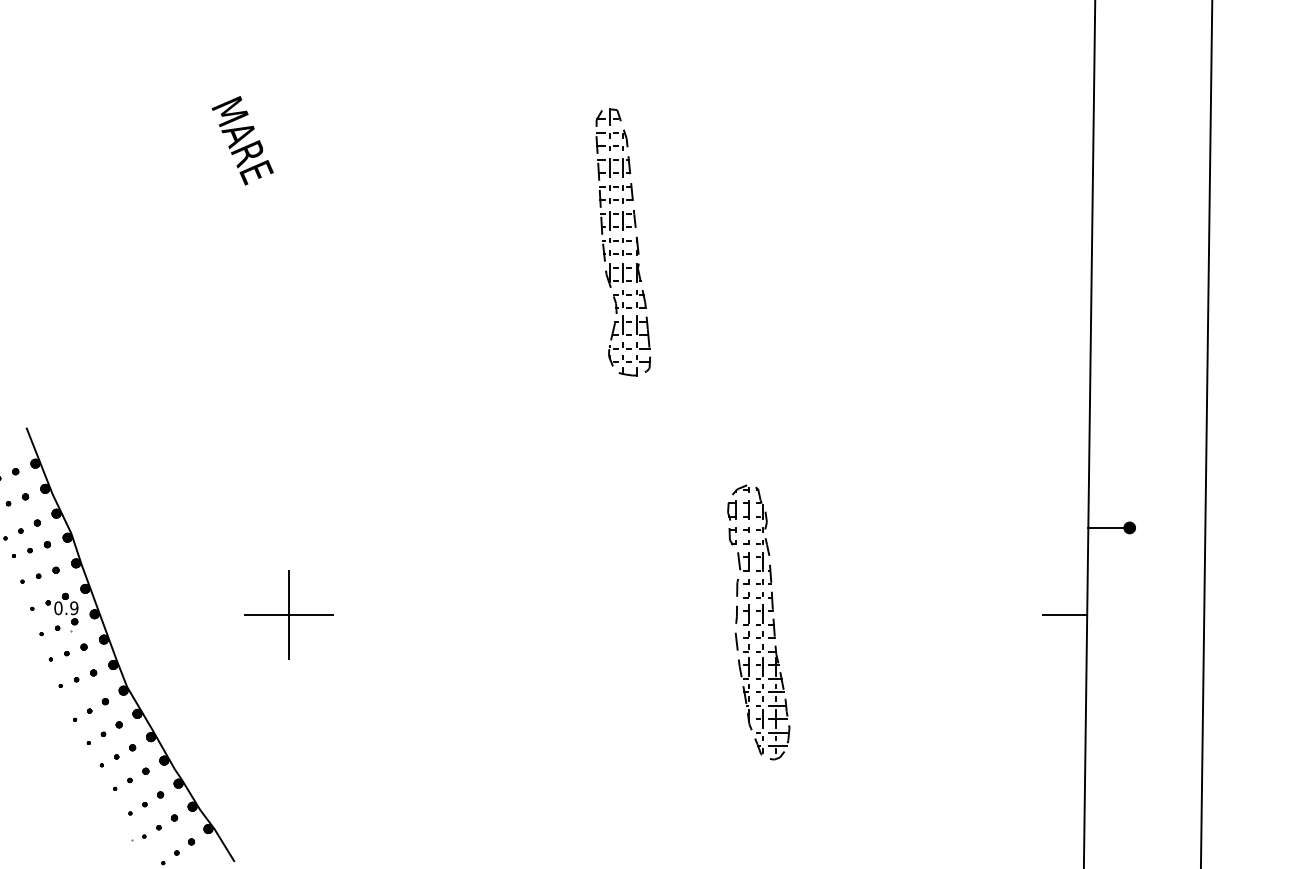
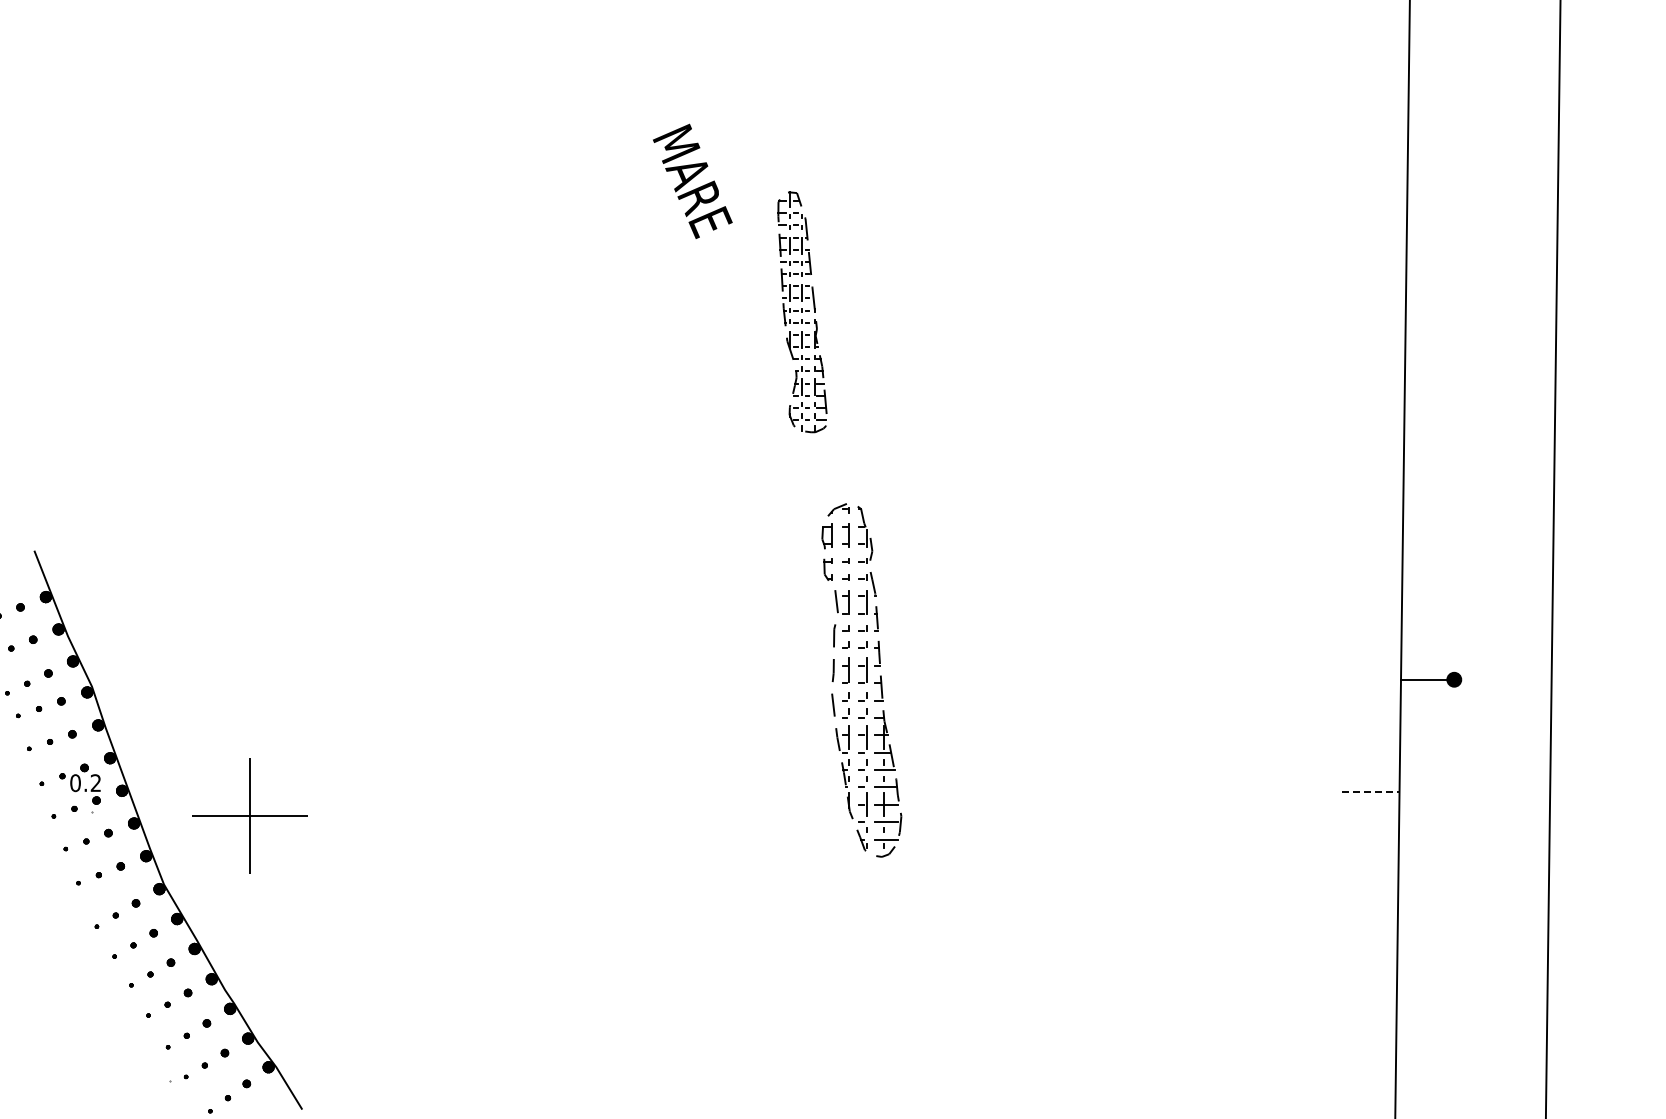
text: (242, 140) -> (692, 180), moved
part: (623, 242) -> (802, 312), size x0.7
text: (73, 608) -> (95, 783), 0.9 -> 0.2
part: (288, 614) -> (249, 815), moved
line: (1064, 615) -> (1370, 792), solid -> dashed
part: (758, 622) -> (861, 680), moved

